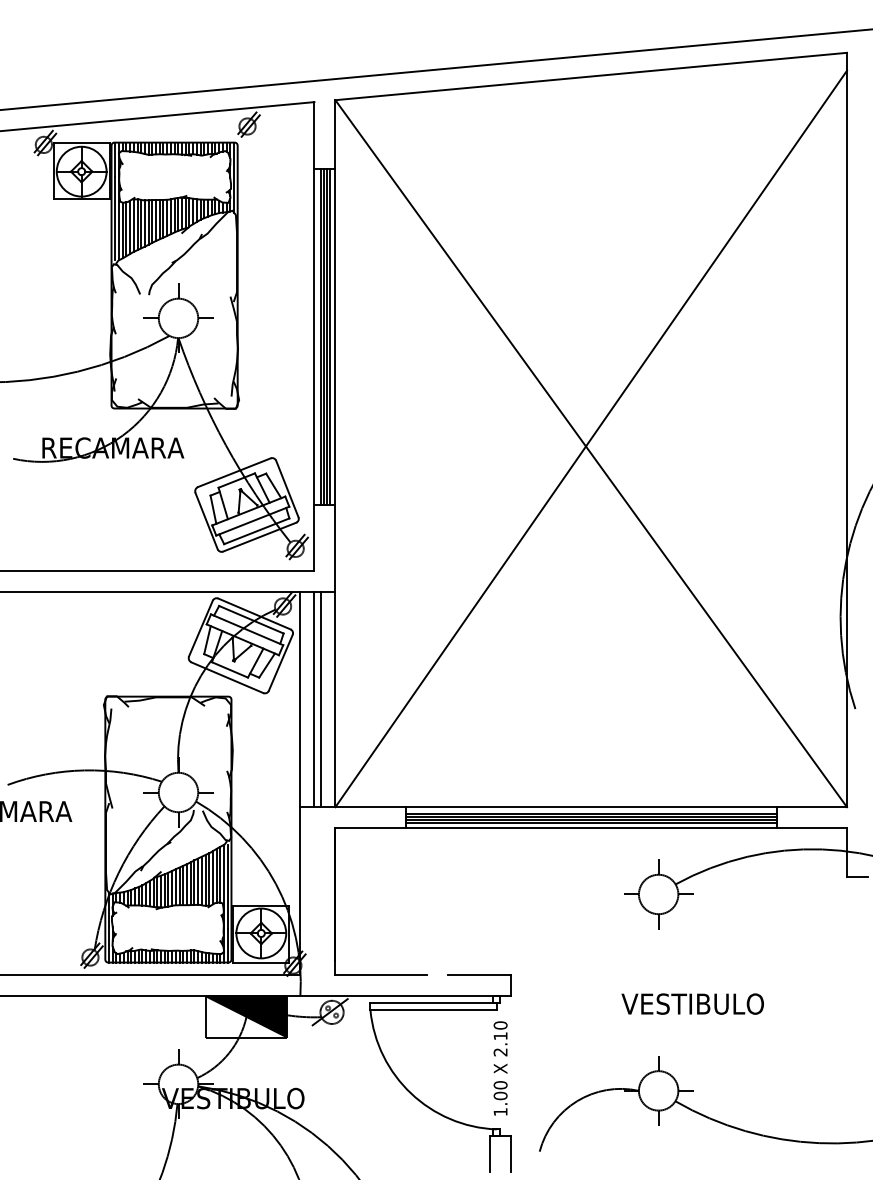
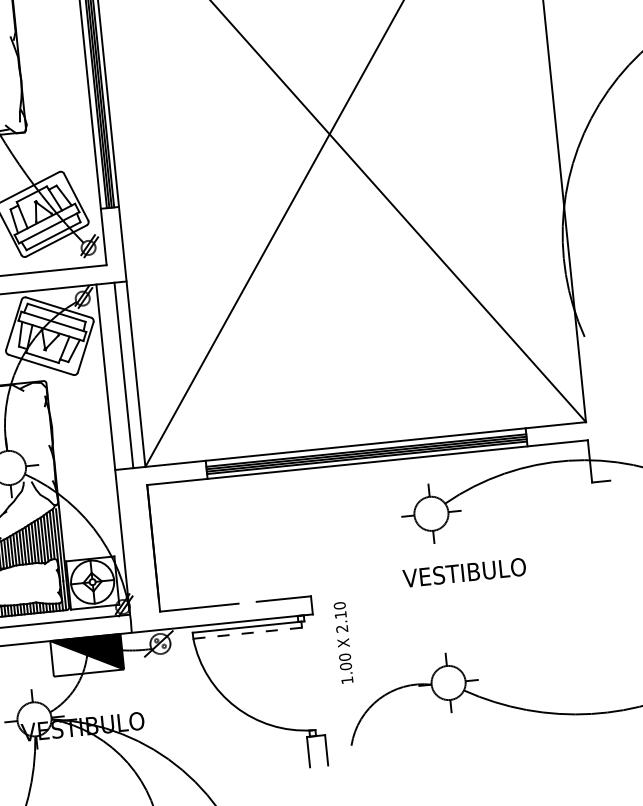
line: (314, 699) -> (117, 376), removed
text: (692, 1003) -> (464, 572), moved
line: (433, 1010) -> (247, 633), solid -> dashed
text: (500, 1068) -> (343, 642), moved

